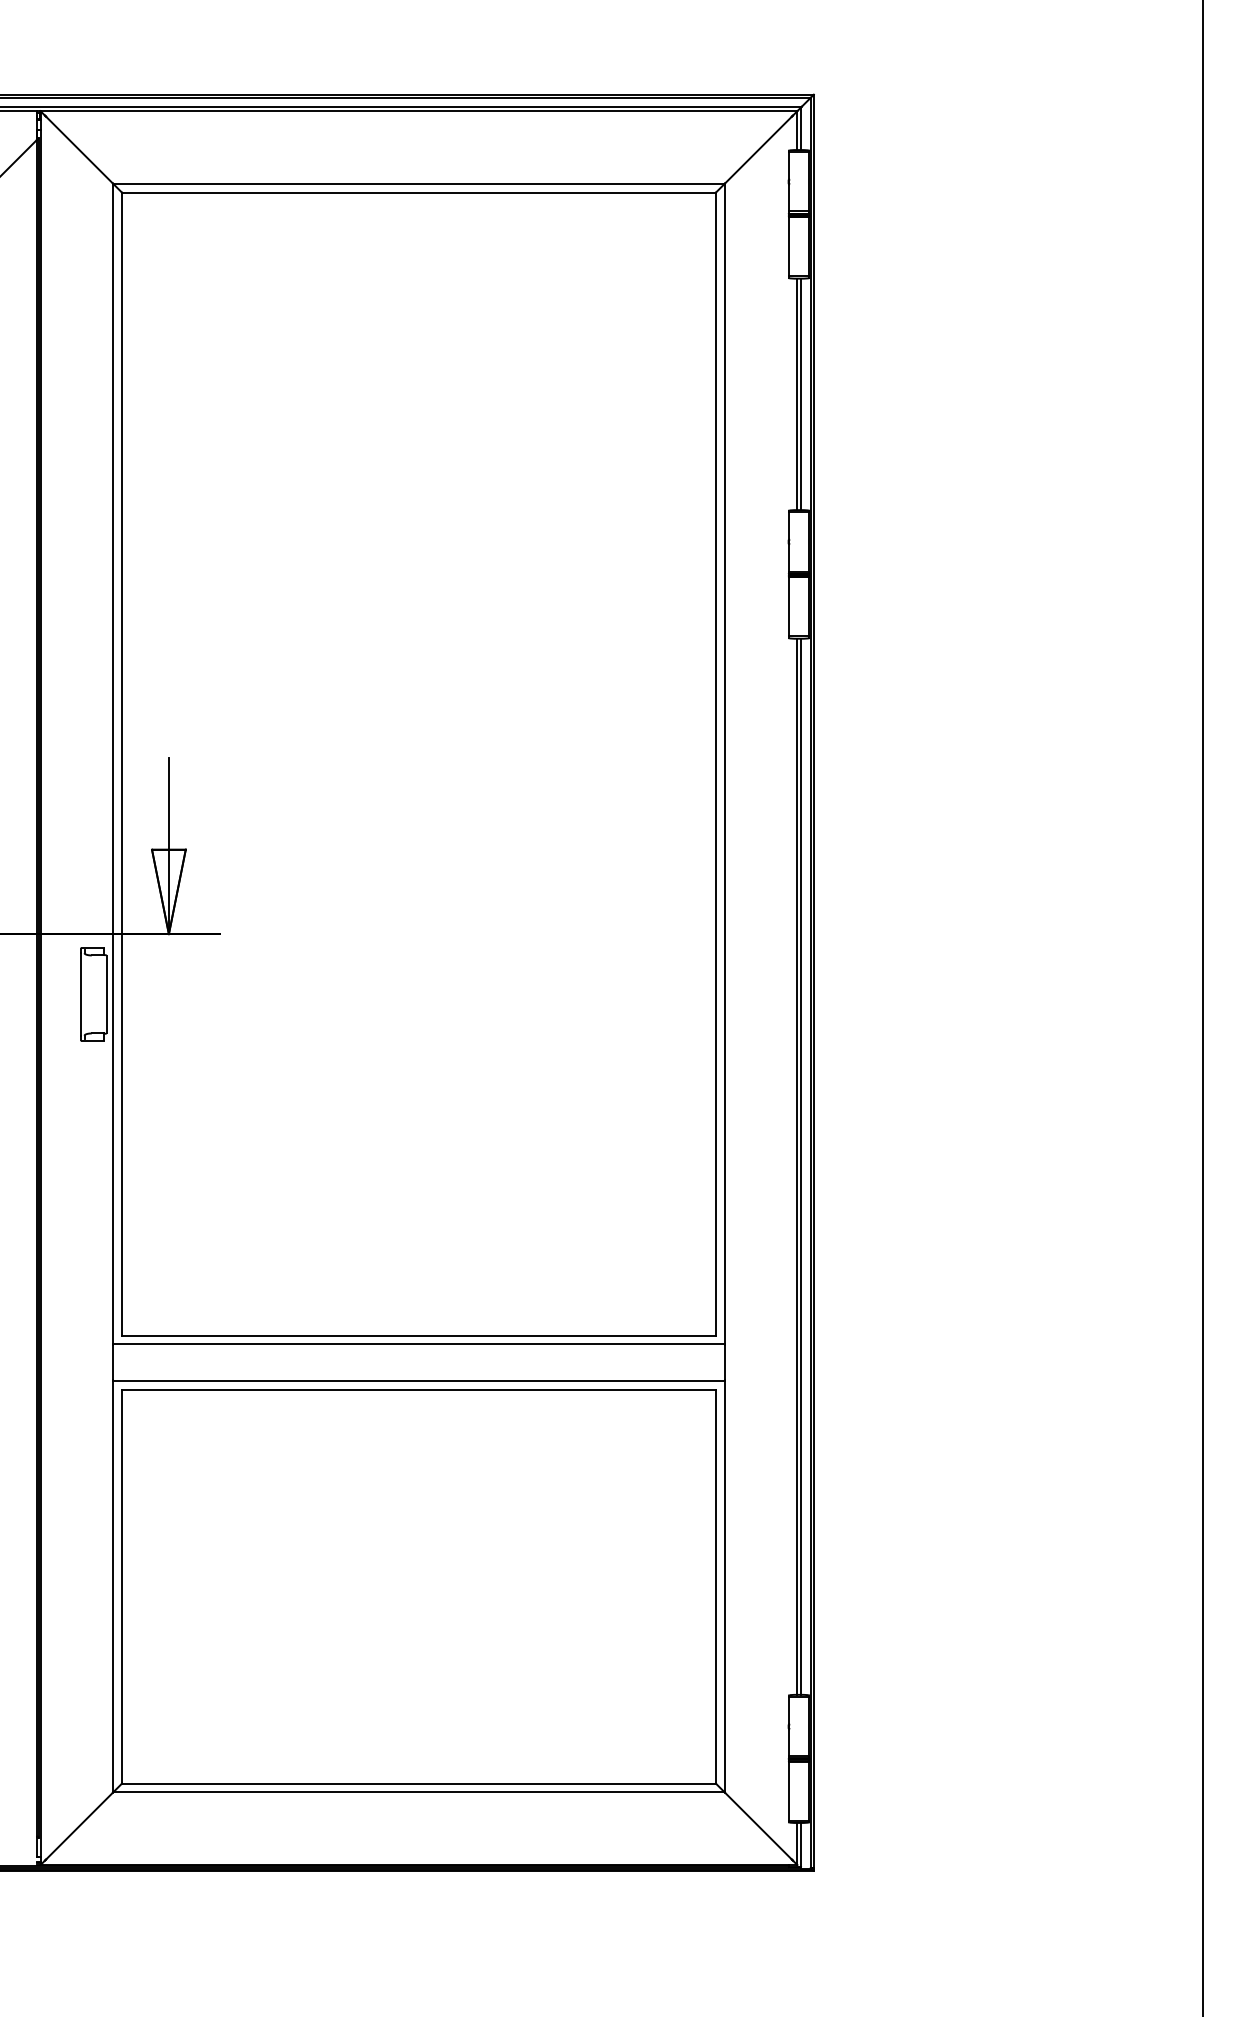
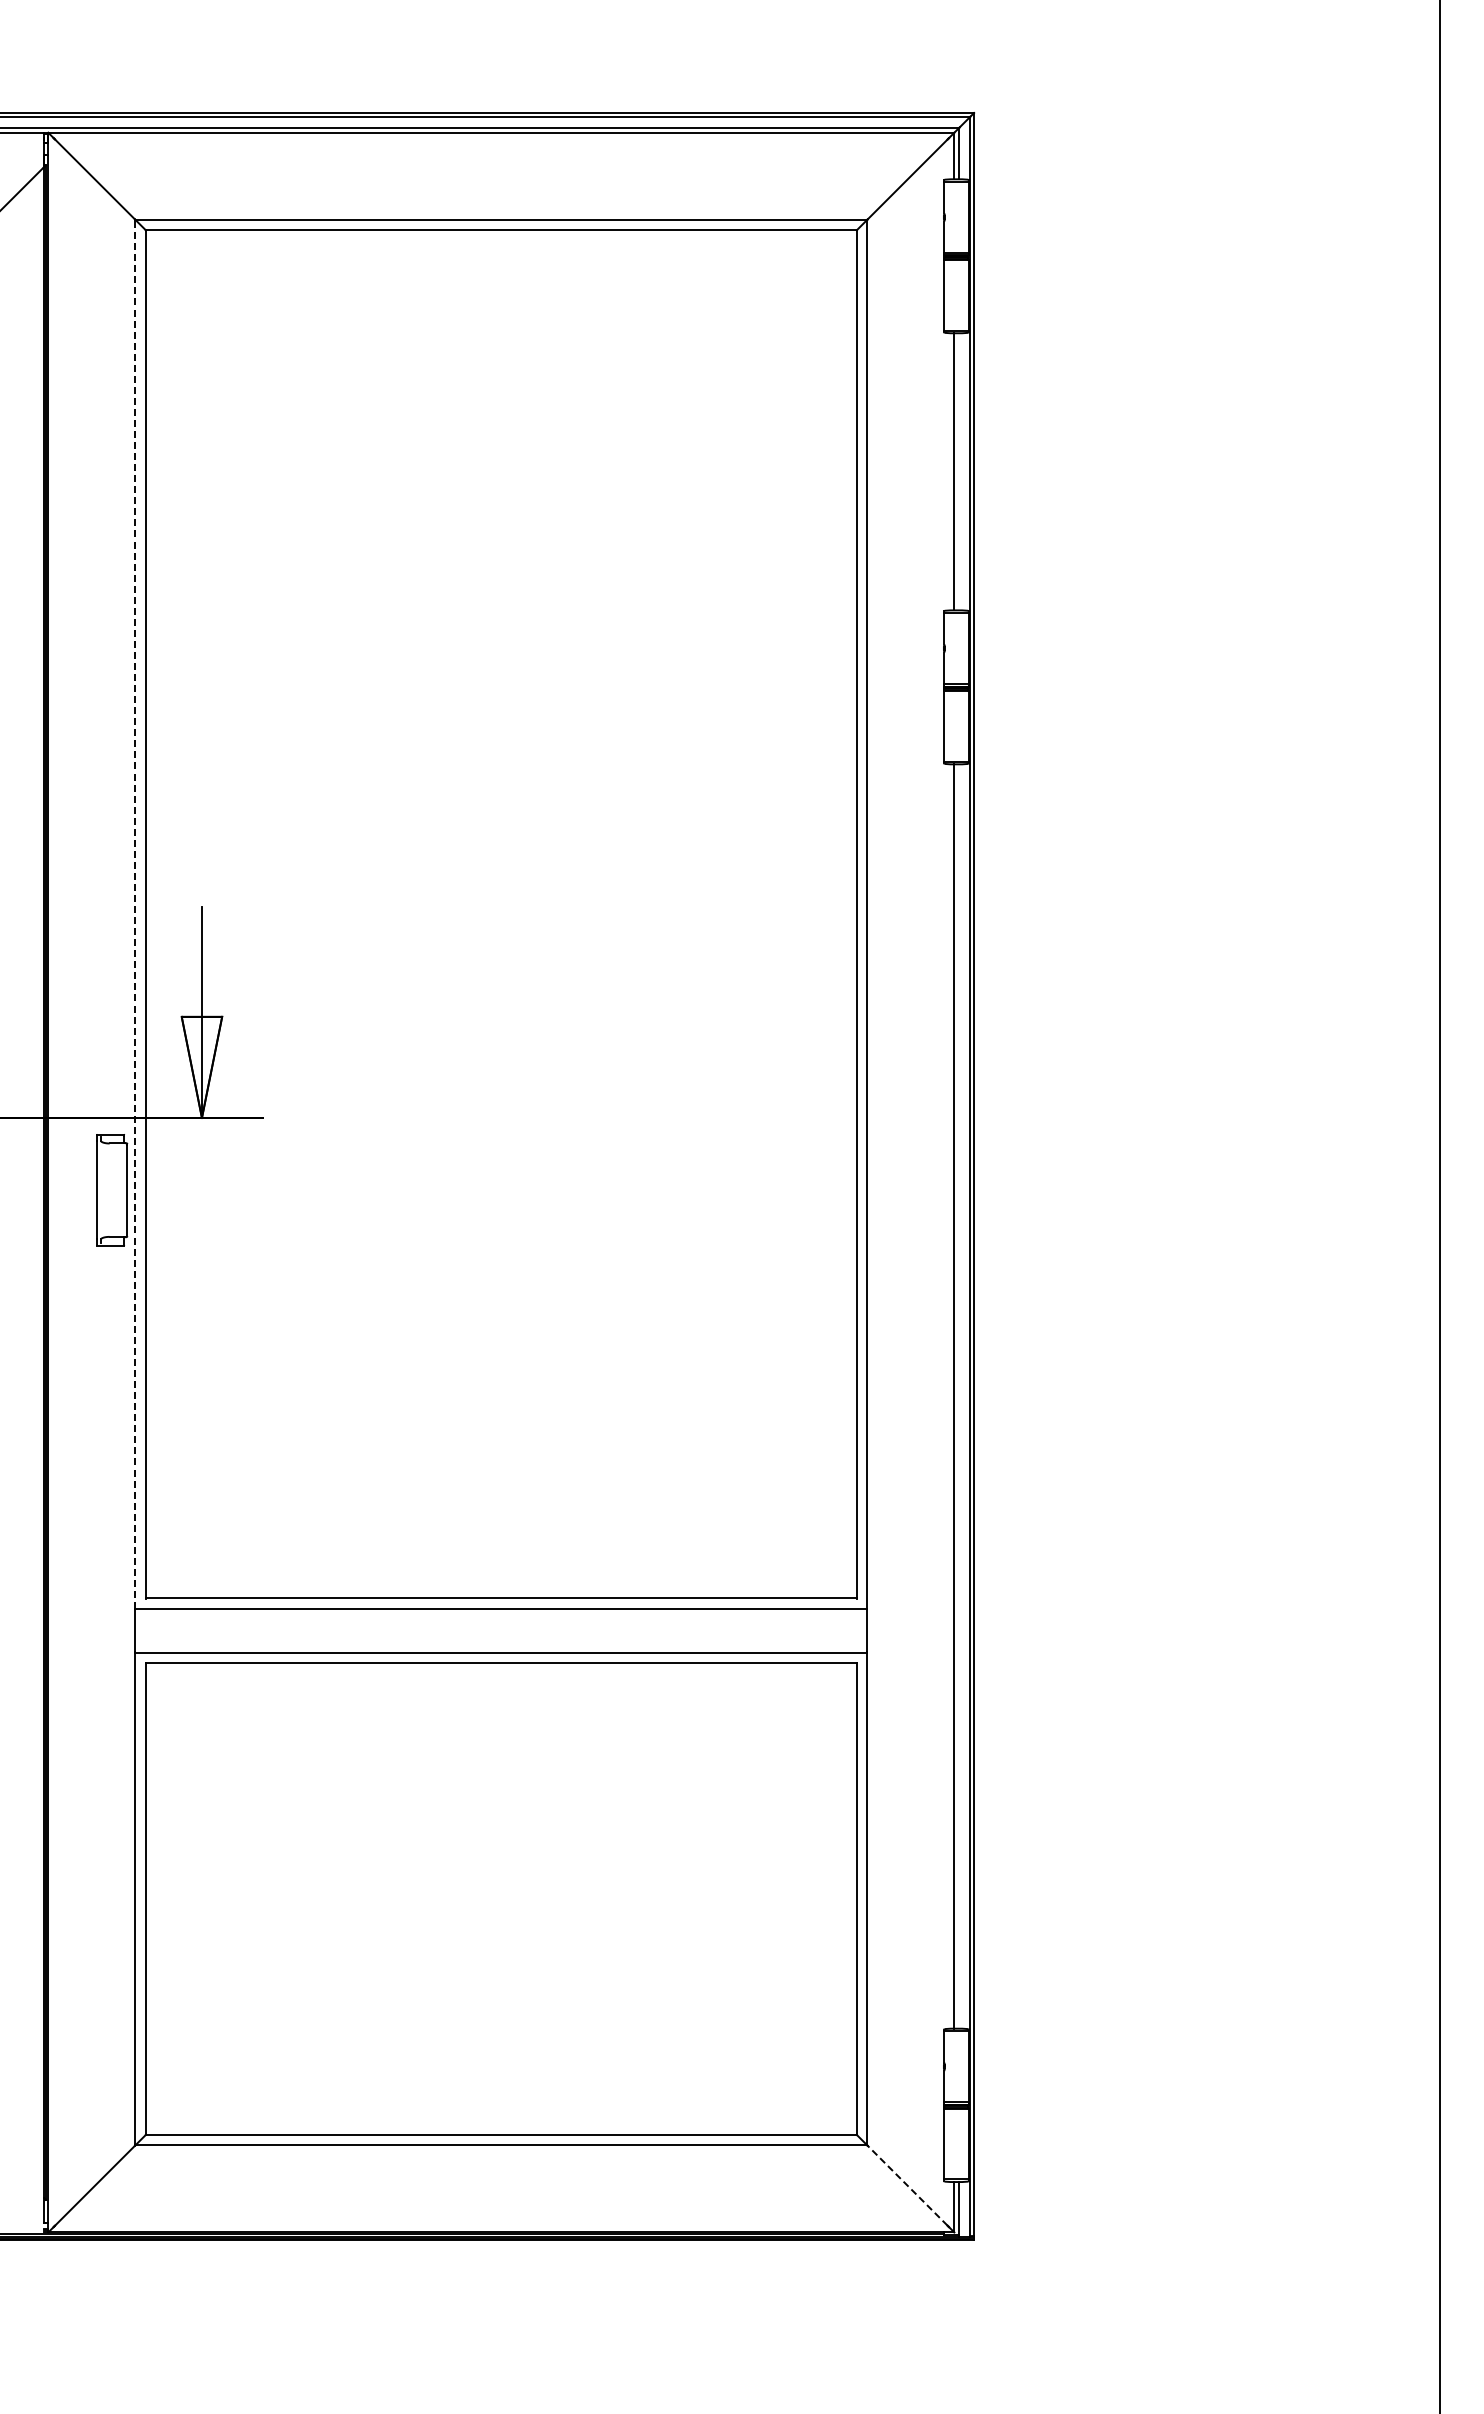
line: (801, 394) -> (959, 471), removed
line: (113, 764) -> (135, 914), solid -> dashed
line: (801, 1166) -> (959, 1396), removed
line: (758, 1825) -> (907, 2185), solid -> dashed

